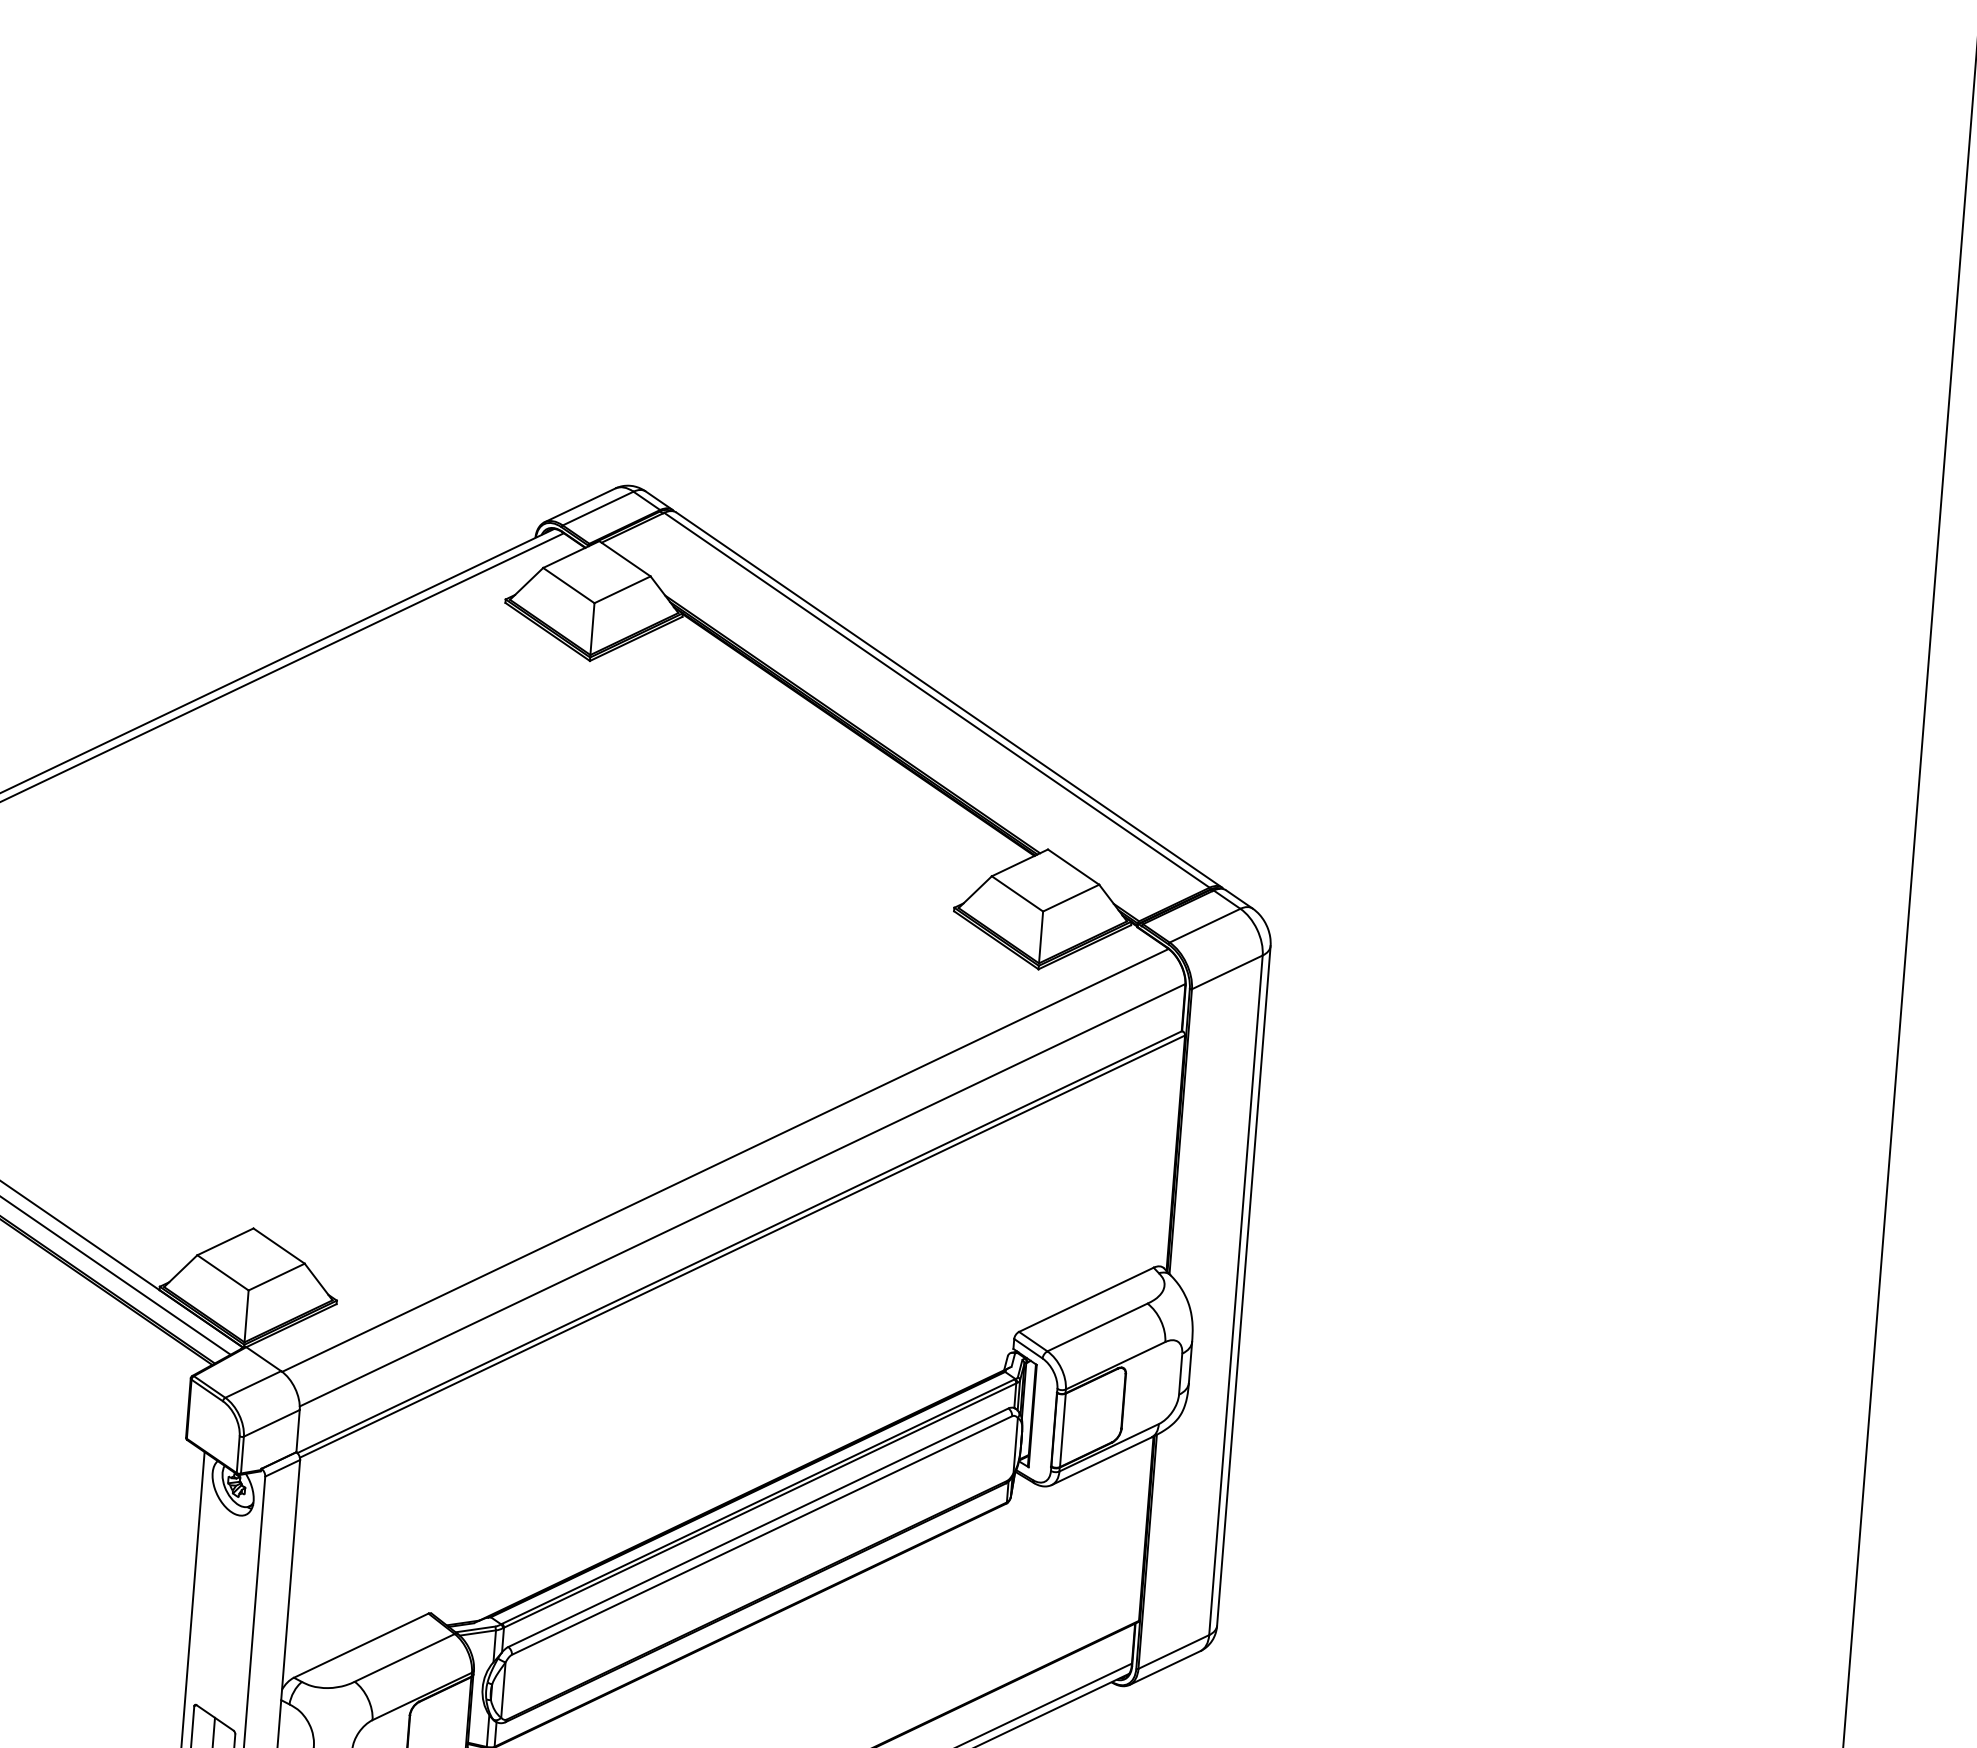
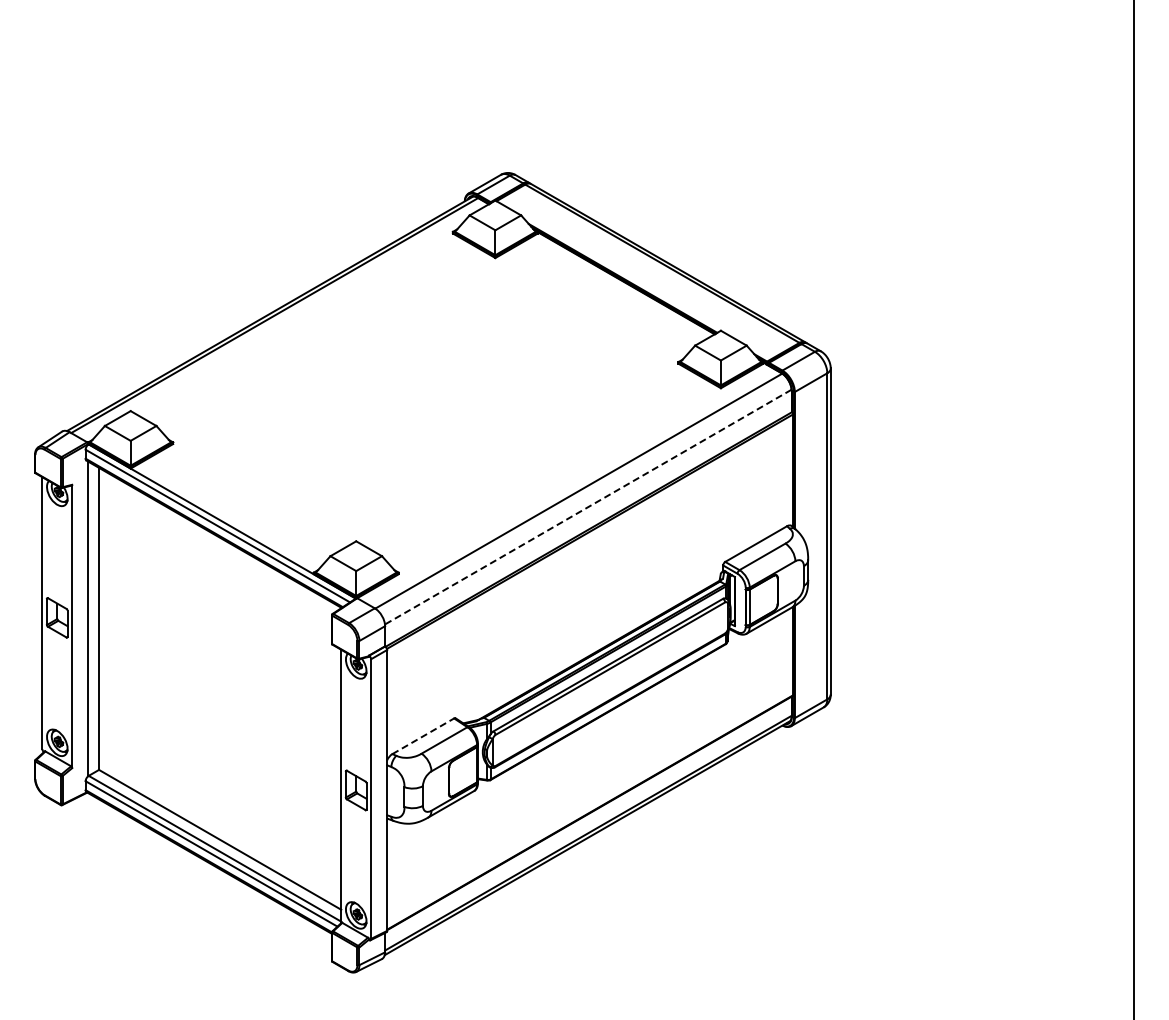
line: (743, 1196) -> (588, 507), solid -> dashed
line: (361, 1646) -> (423, 736), solid -> dashed

